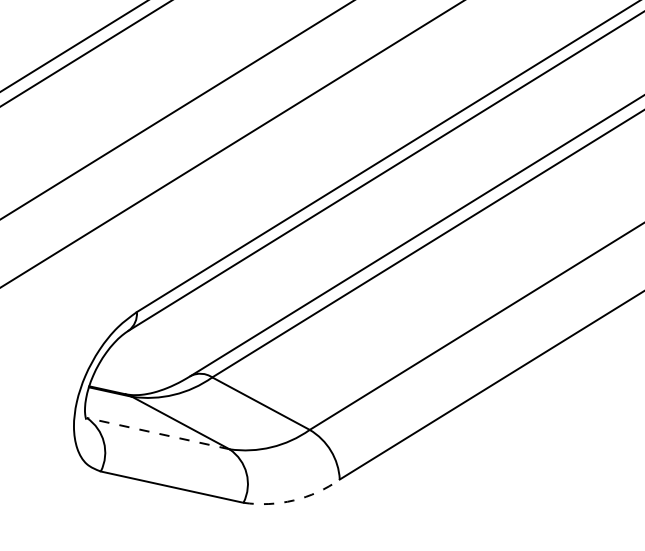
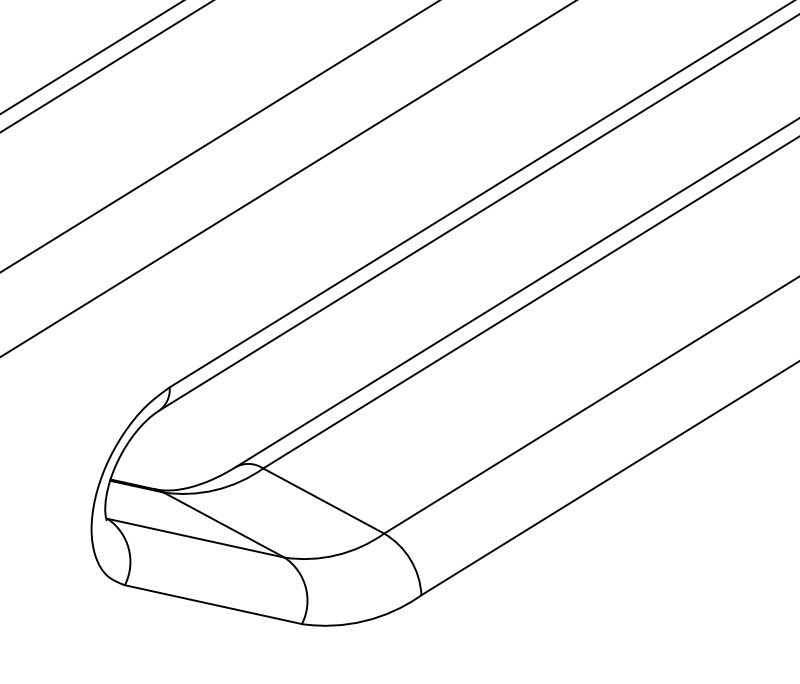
line: (157, 433) -> (195, 538), dashed -> solid
arc: (293, 500) -> (364, 621), dashed -> solid

